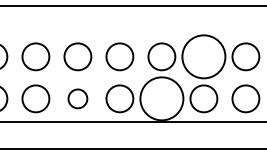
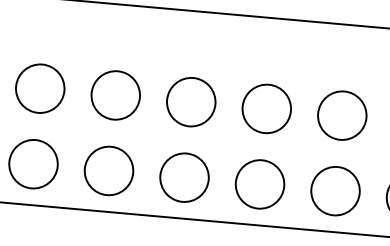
circle: (203, 56) -> (341, 114), size x0.62
circle: (77, 98) -> (108, 170), size x1.43
circle: (161, 98) -> (259, 183), size x0.62

